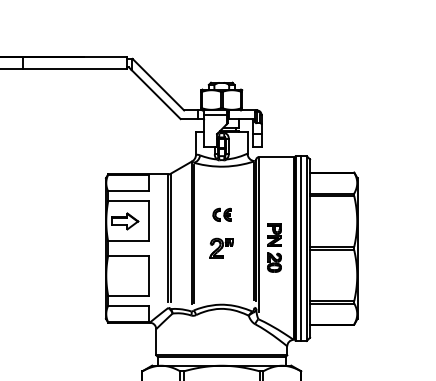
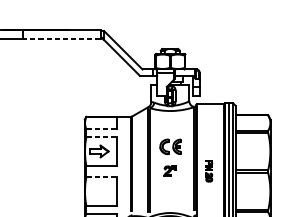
line: (74, 69) -> (61, 39), solid -> dashed
line: (128, 191) -> (101, 129), solid -> dashed
line: (129, 201) -> (102, 136), solid -> dashed
part: (221, 214) -> (170, 146), size x1.6
part: (221, 247) -> (170, 170), size x0.7
part: (274, 247) -> (209, 170), size x0.6
line: (129, 255) -> (102, 176), solid -> dashed

